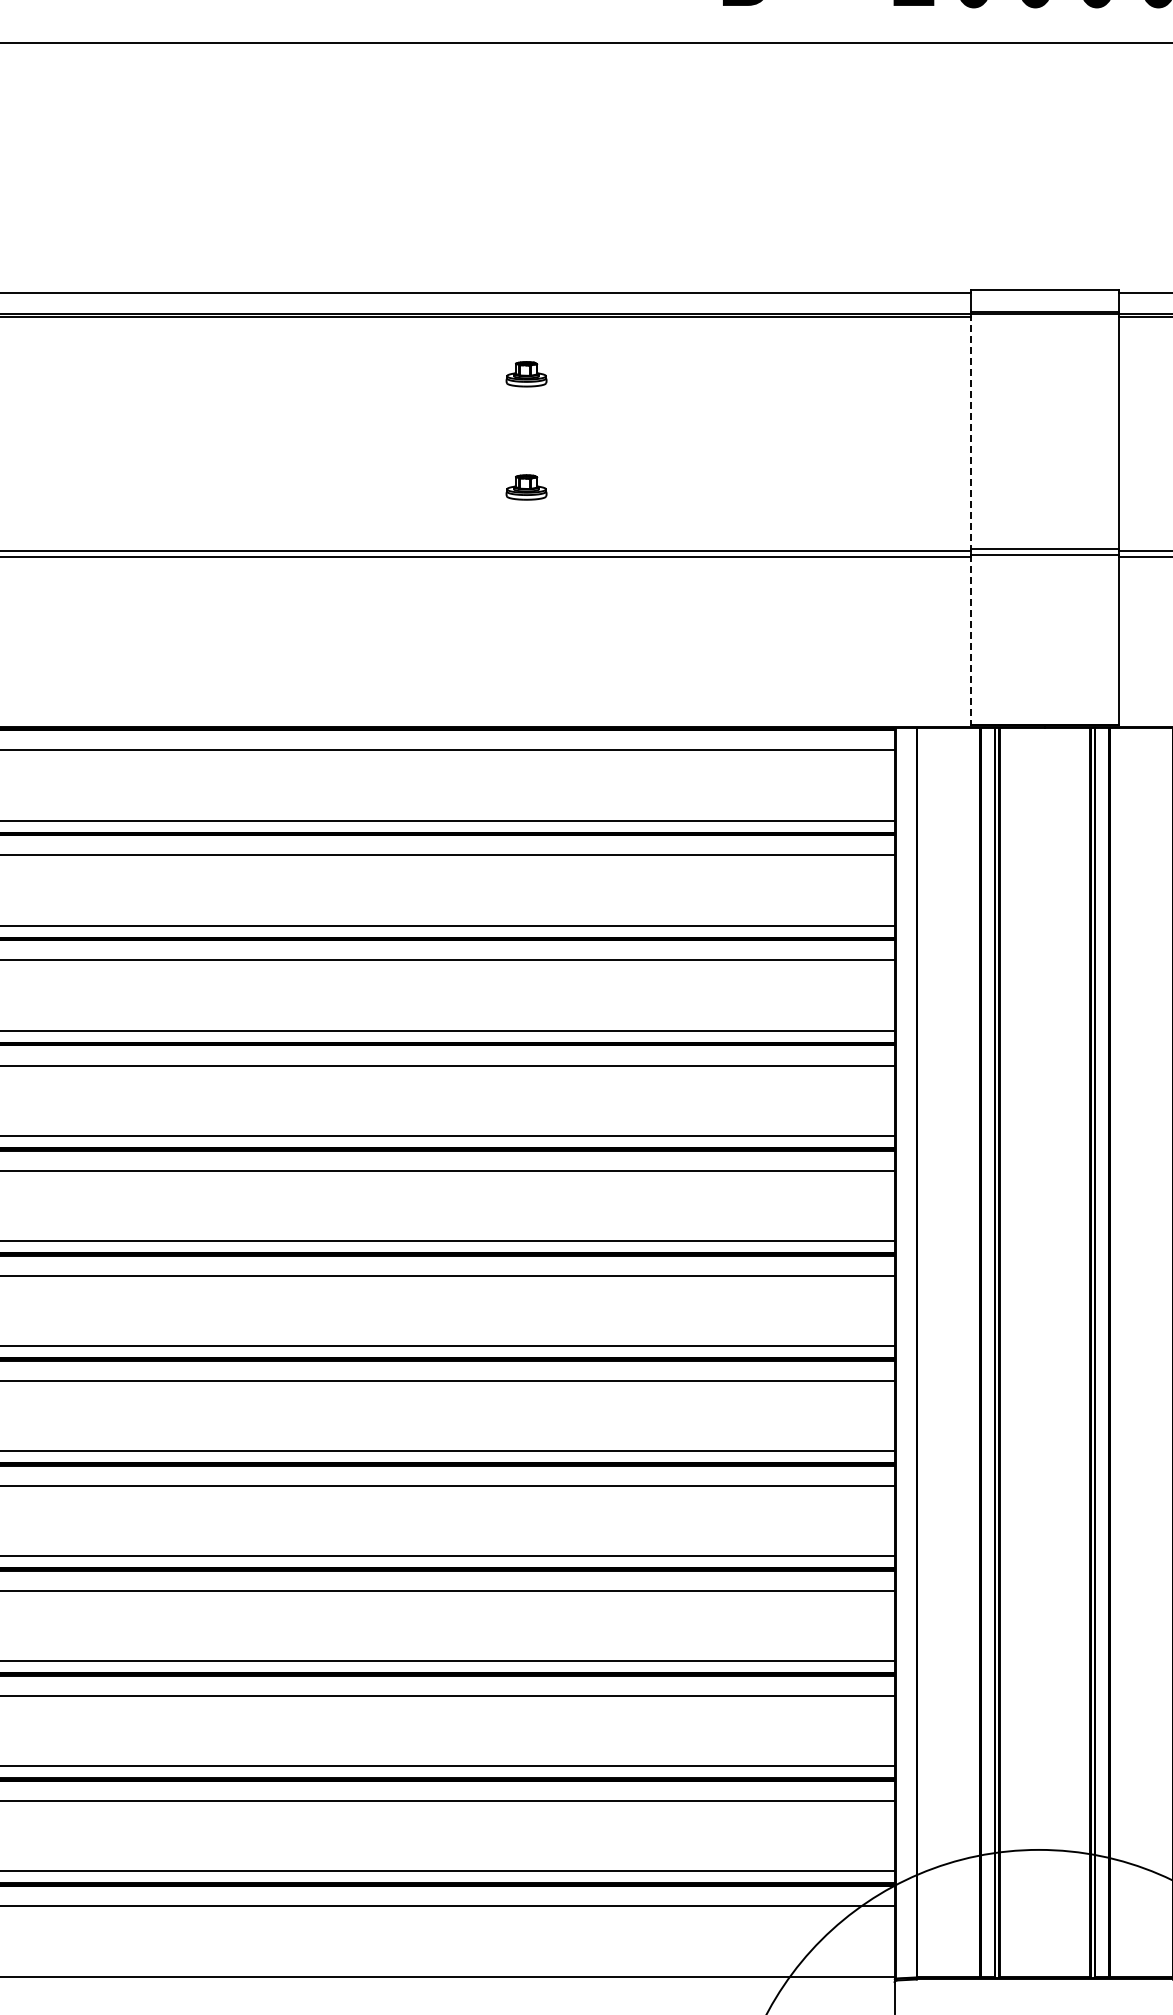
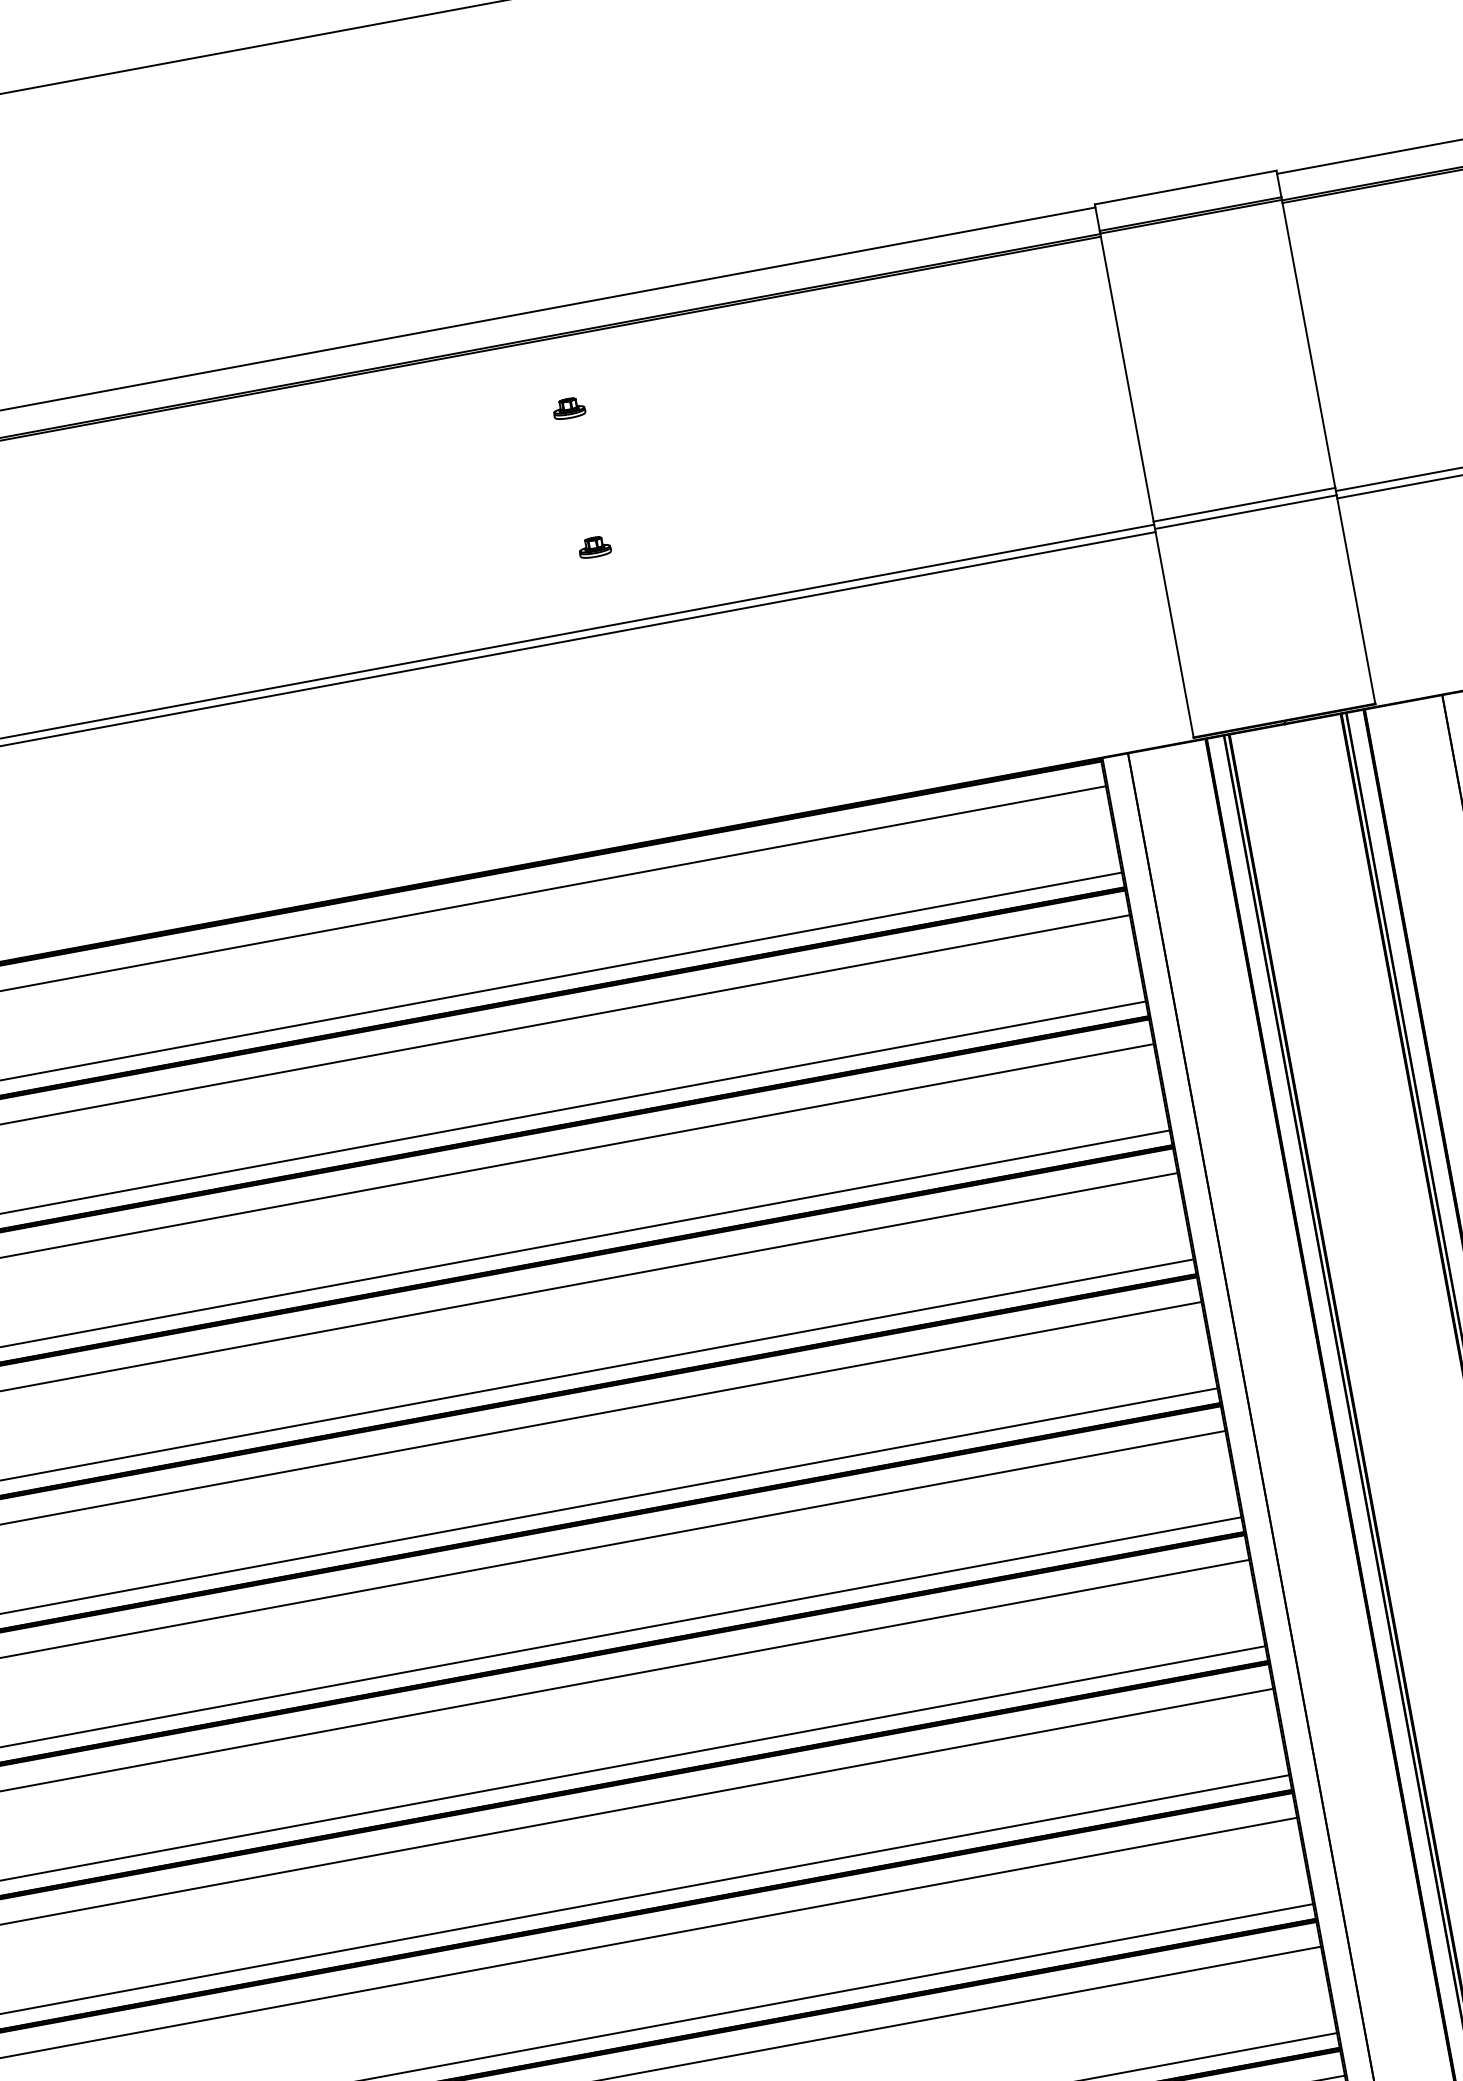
part: (526, 373) -> (568, 407), size x0.62
line: (970, 431) -> (1126, 377), dashed -> solid
part: (526, 486) -> (594, 546), size x0.62
line: (970, 639) -> (1173, 633), dashed -> solid

